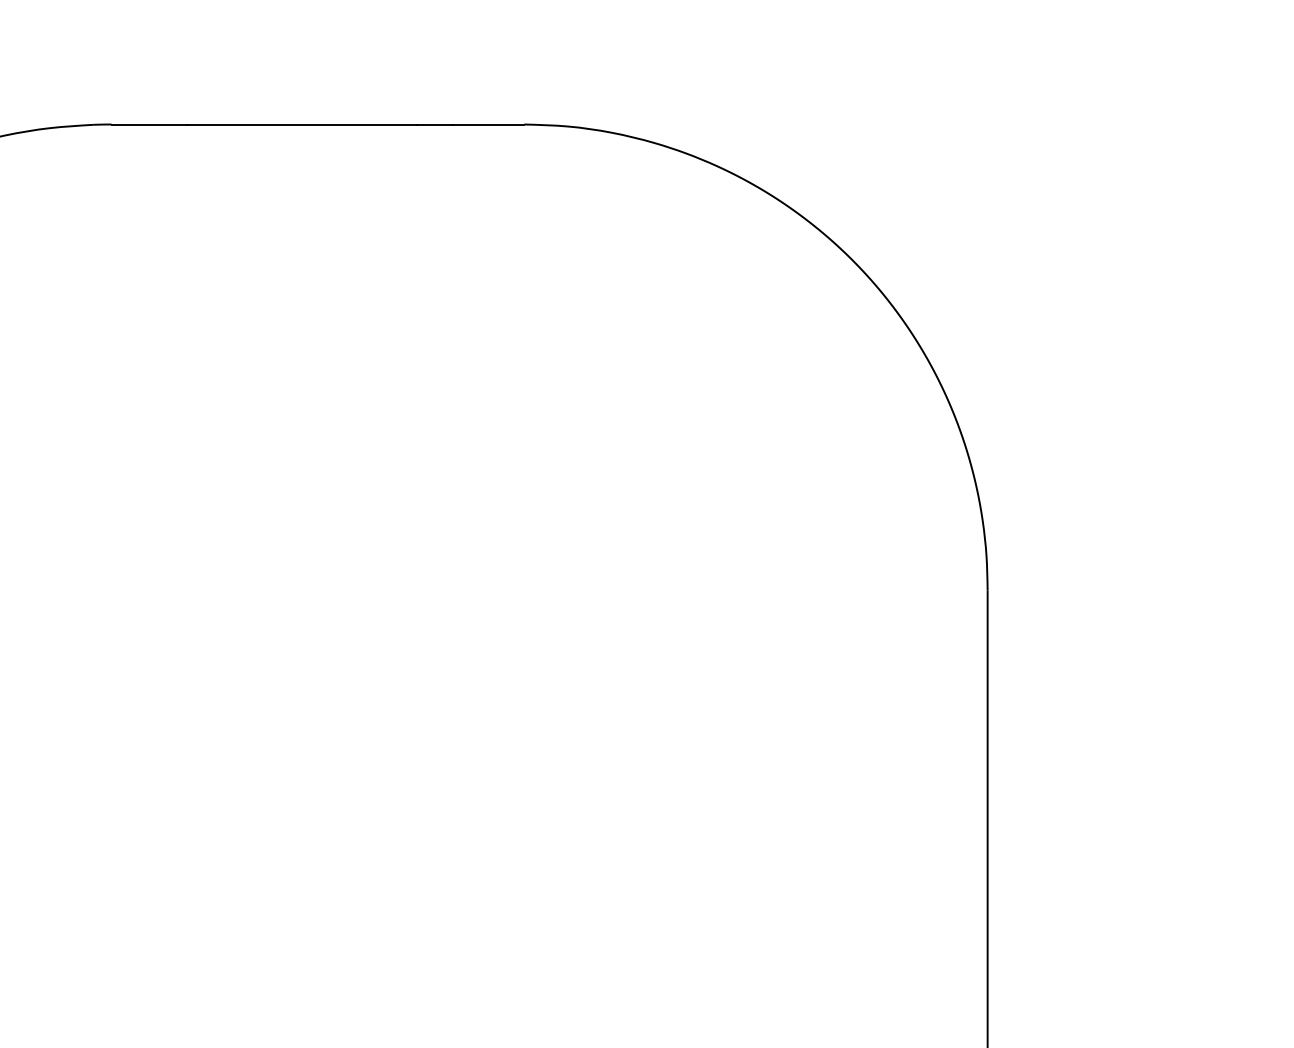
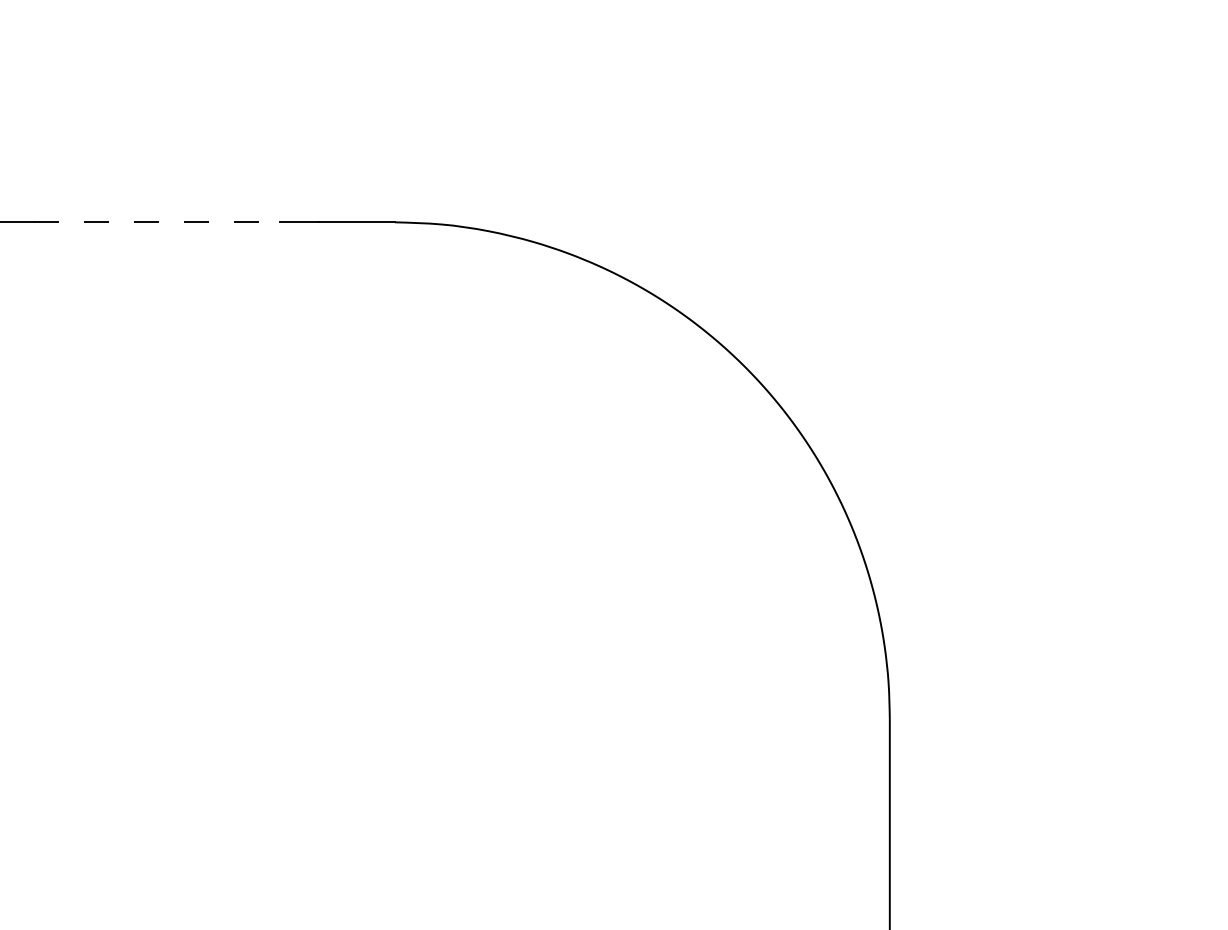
line: (302, 124) -> (157, 222), solid -> dashed

